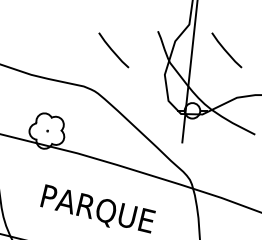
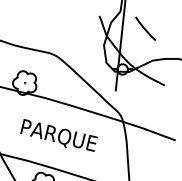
line: (113, 49) -> (69, 28), removed

